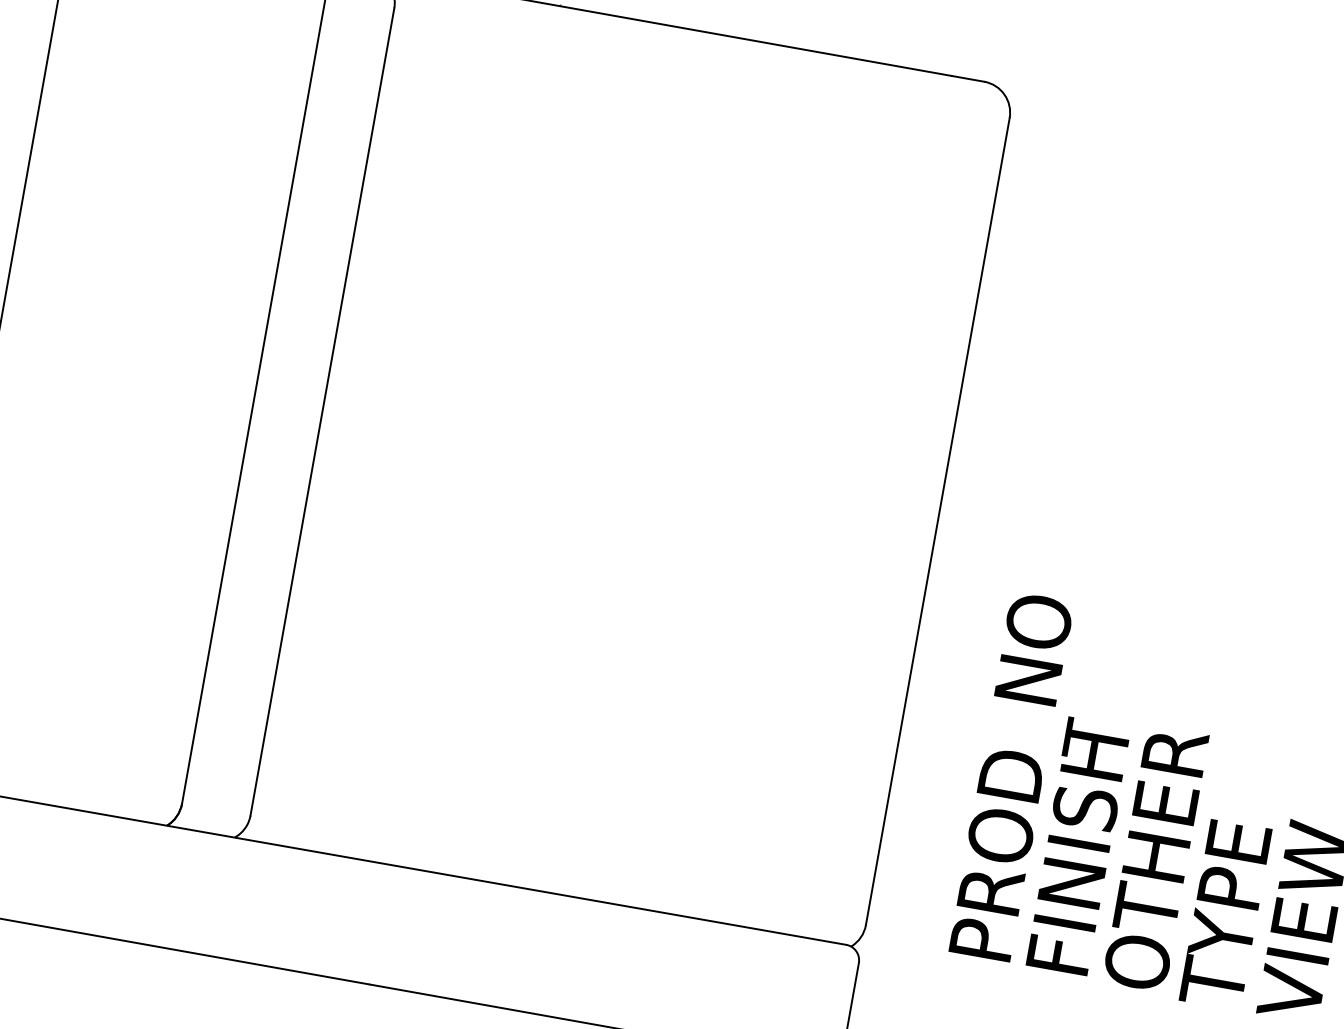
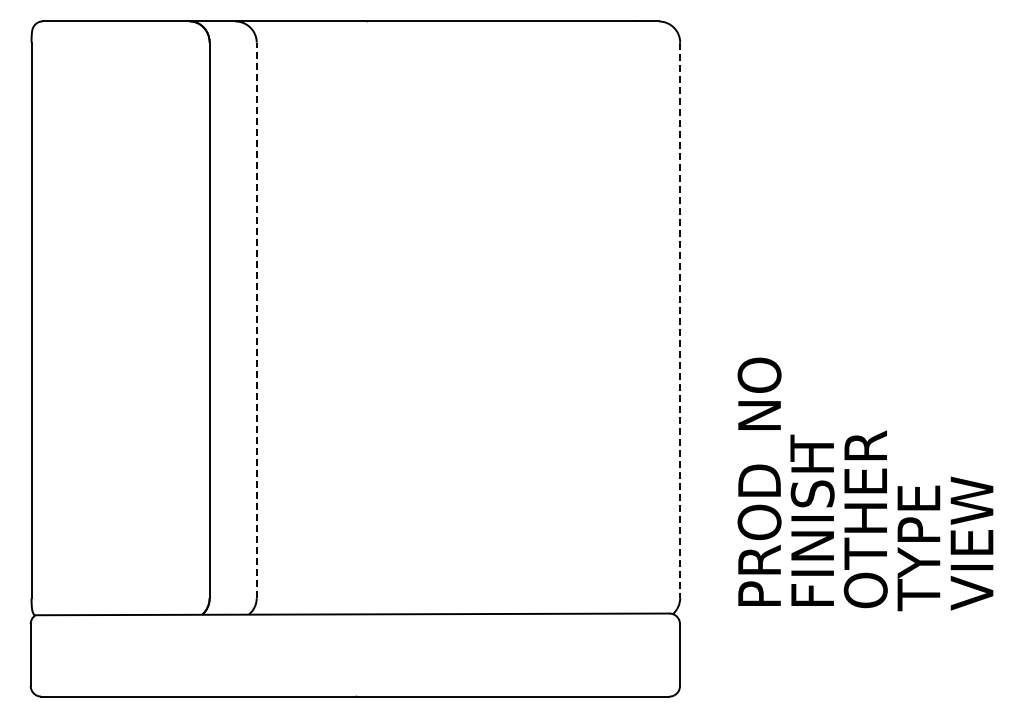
line: (322, 412) -> (256, 320), solid -> dashed
line: (938, 521) -> (680, 320), solid -> dashed

